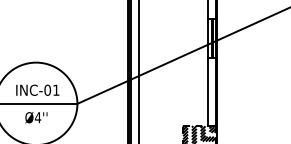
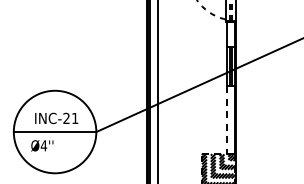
text: (47, 90) -> (66, 118), INC-01 -> INC-21
line: (207, 92) -> (226, 120), solid -> dashed
text: (36, 117) -> (42, 145), moved

